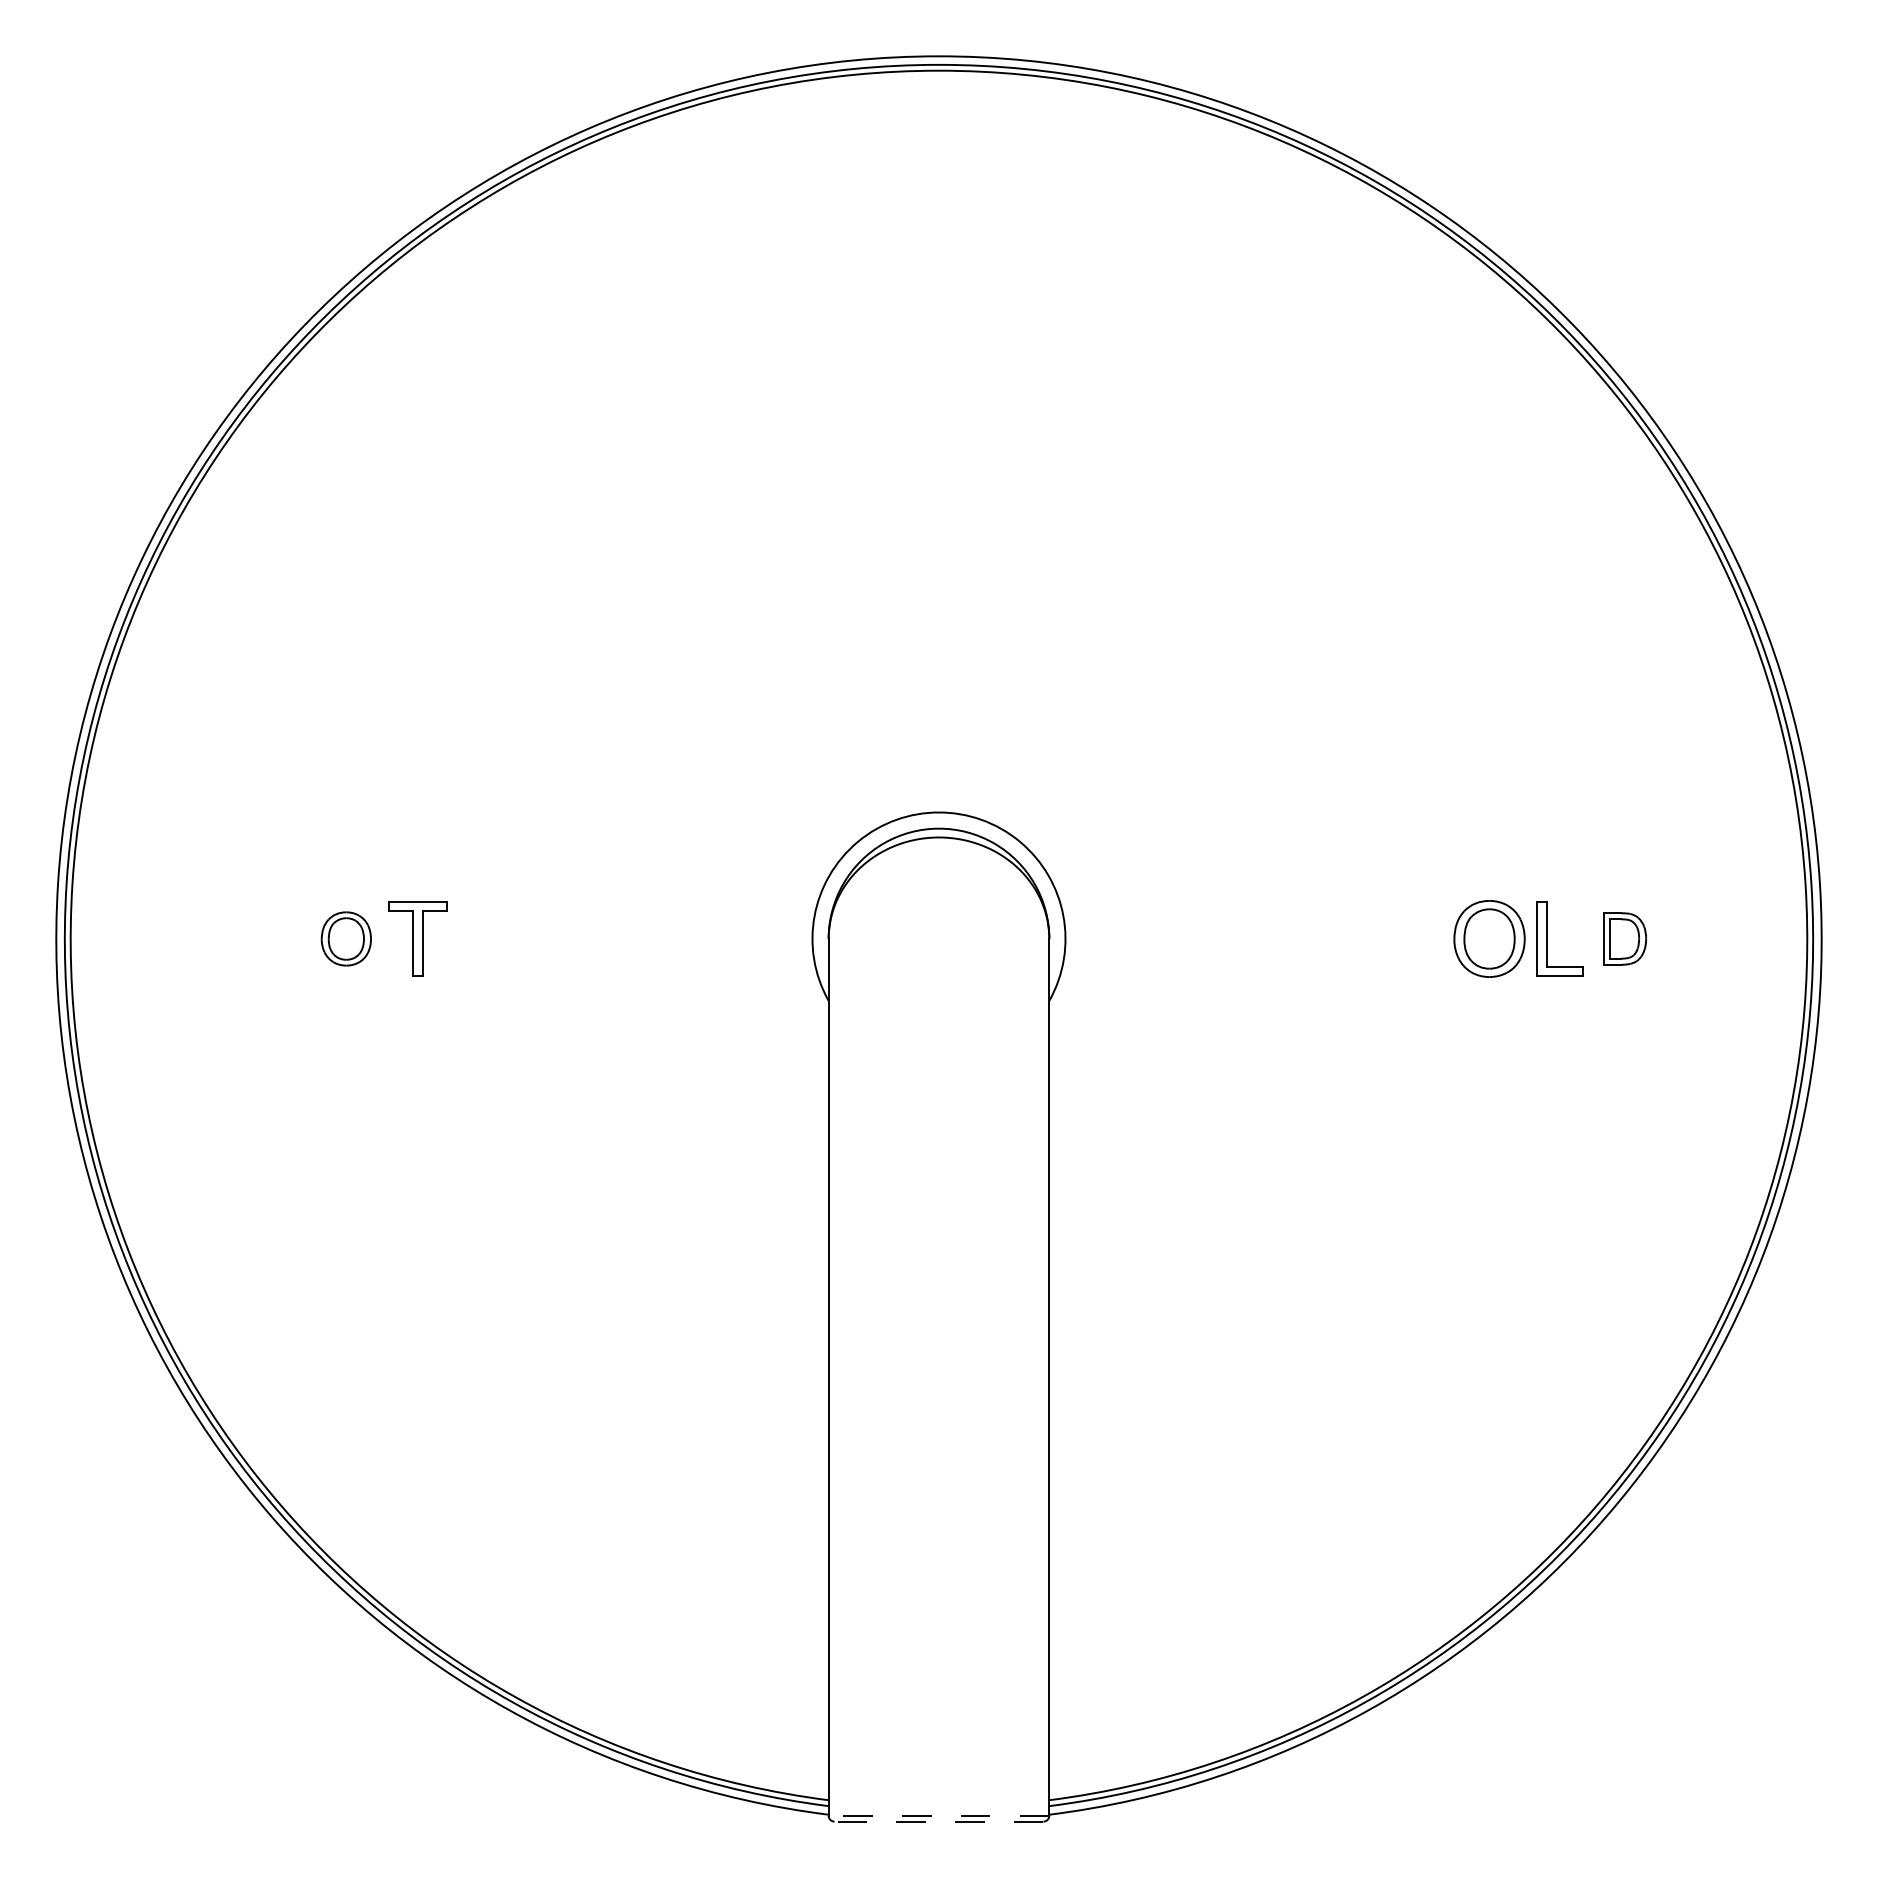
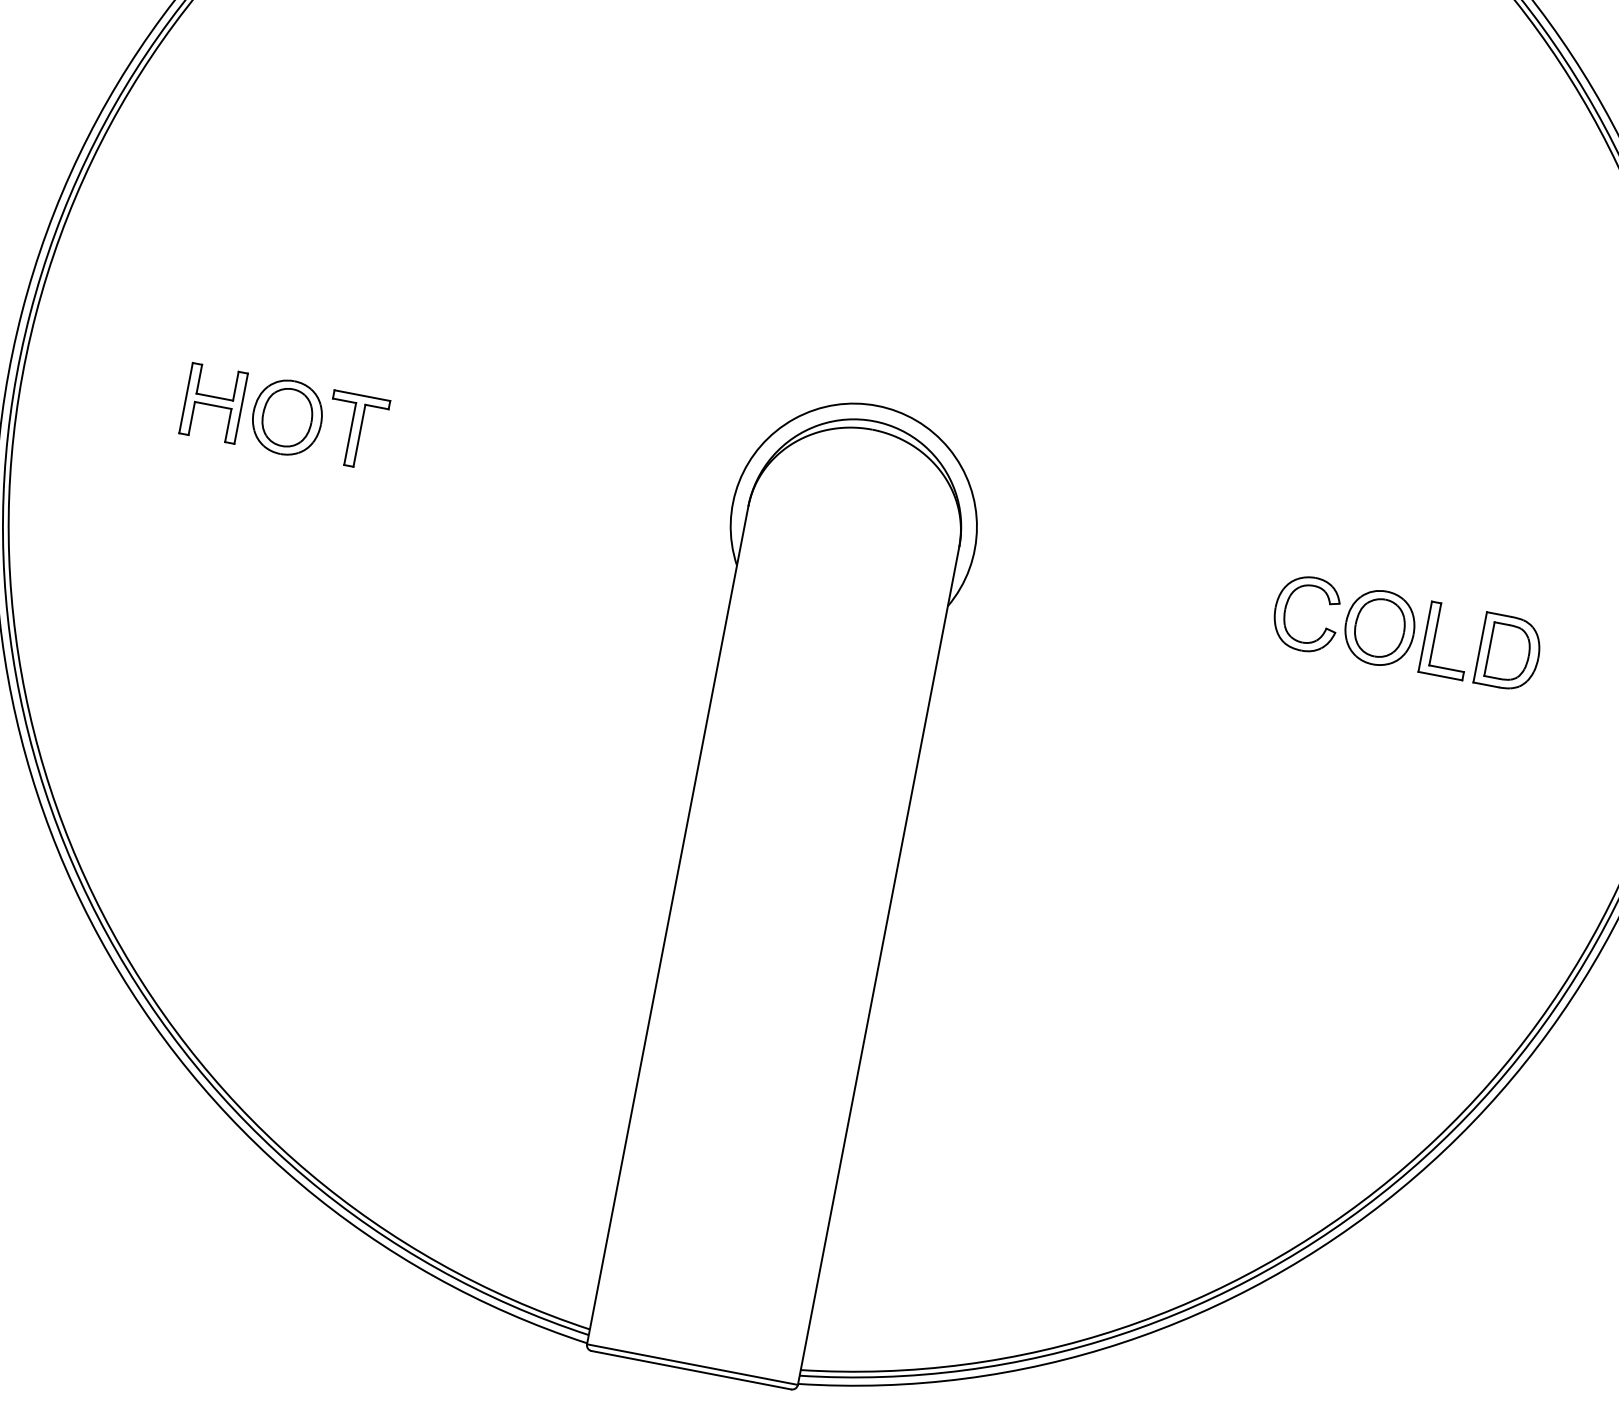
part: (268, 938) -> (213, 402), added
part: (346, 938) -> (287, 417), size x1.43
part: (1391, 938) -> (1286, 609), added
part: (1624, 938) -> (1509, 652), size x1.43
line: (938, 1815) -> (692, 1364), dashed -> solid
line: (938, 1821) -> (690, 1369), dashed -> solid

